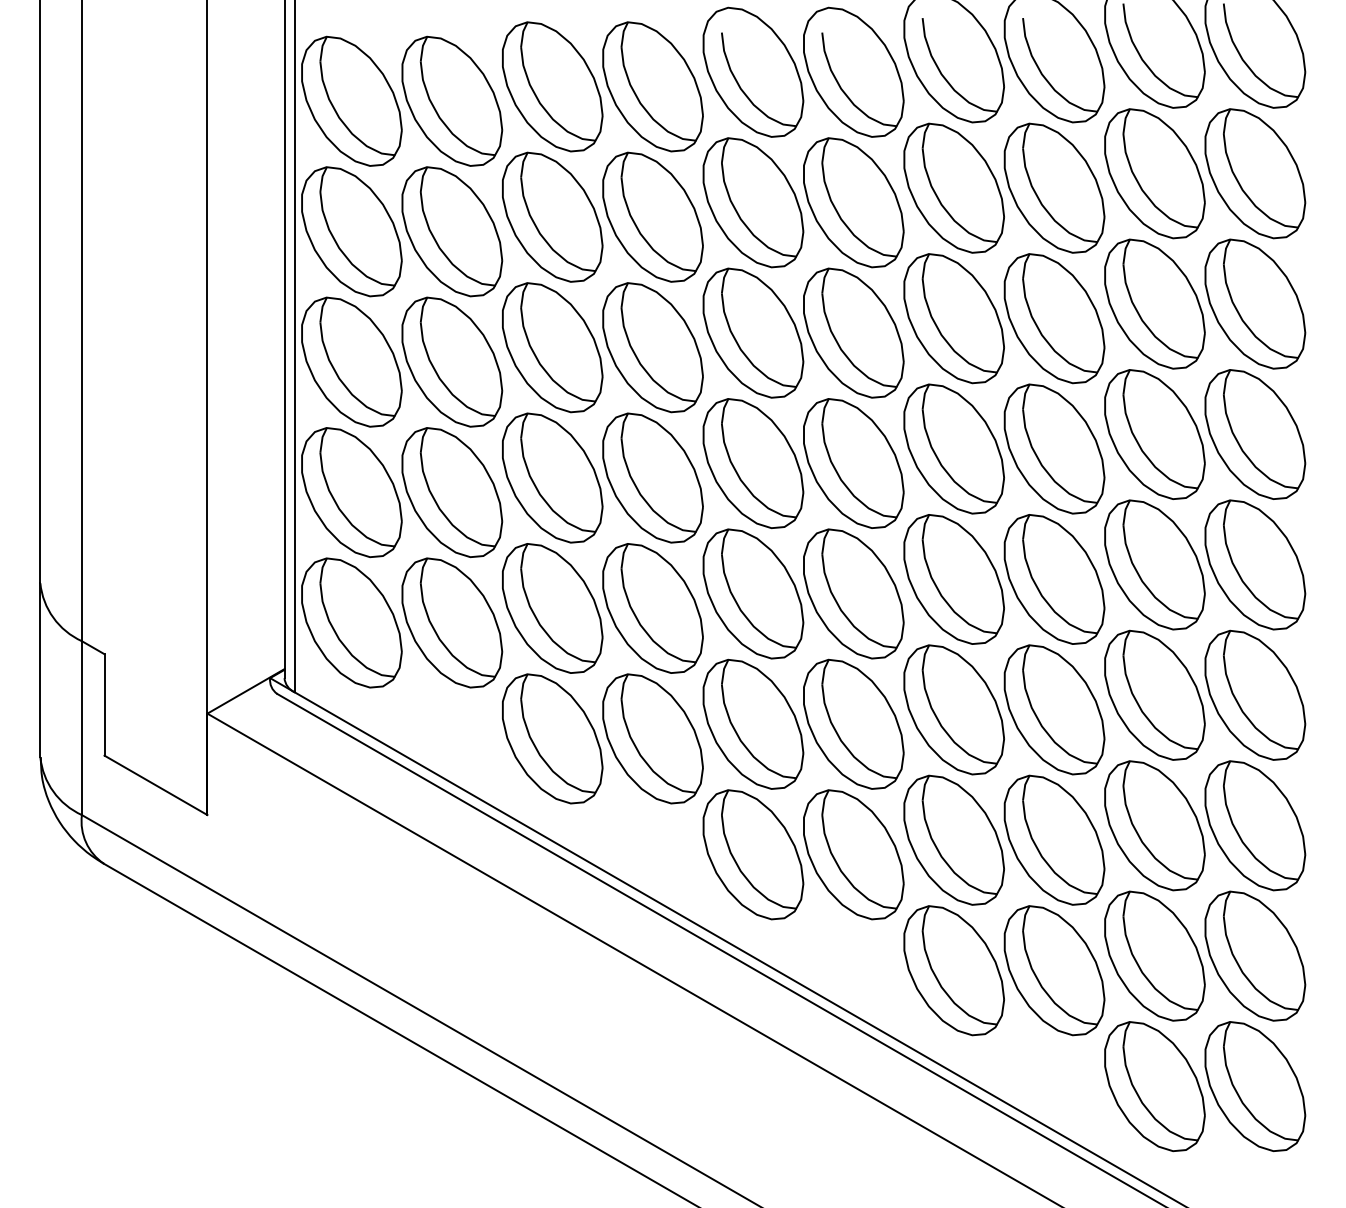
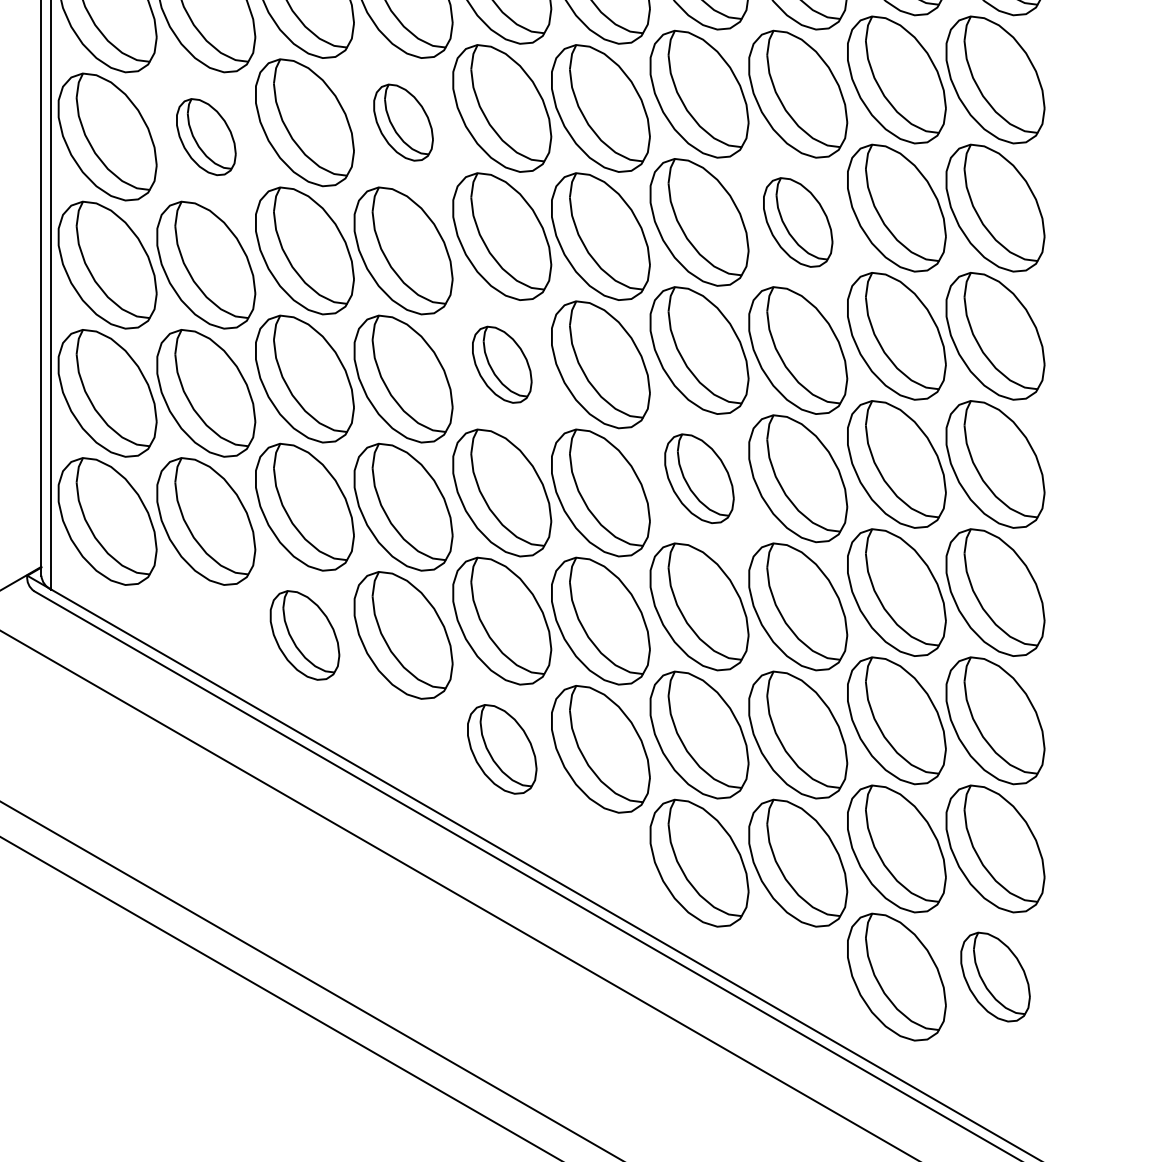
part: (652, 216) -> (403, 122), size x0.6
part: (452, 231) -> (206, 136), size x0.6
part: (1054, 318) -> (798, 222), size x0.7
part: (753, 463) -> (502, 364), size x0.6
part: (953, 579) -> (698, 478), size x0.7
part: (552, 738) -> (304, 635), size x0.7
part: (753, 854) -> (502, 749), size x0.7
part: (1255, 1086) -> (995, 977), size x0.7

